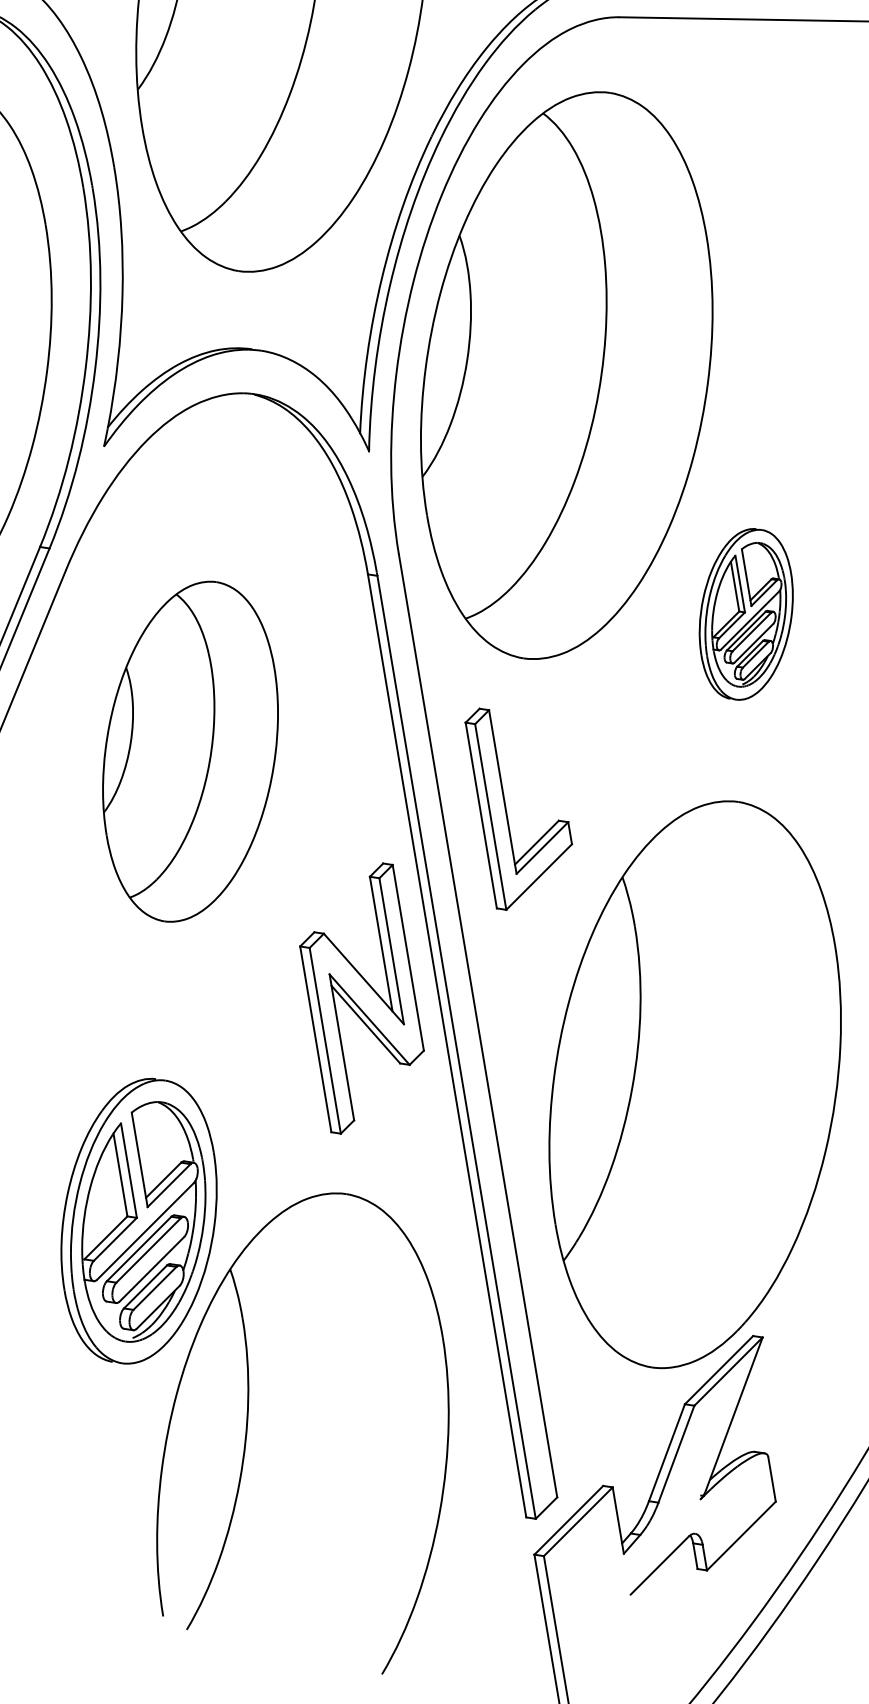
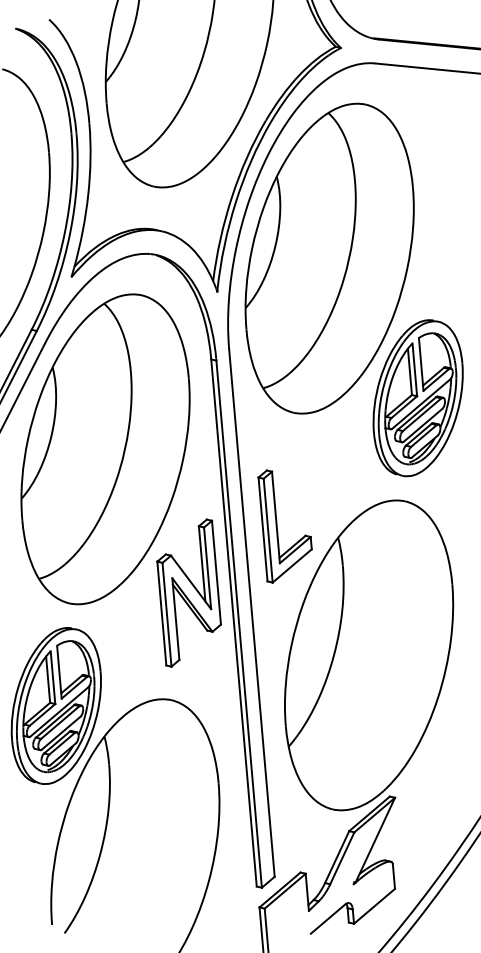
part: (745, 614) -> (417, 398), size x1.67
part: (190, 751) -> (105, 449), size x1.67
part: (506, 808) -> (277, 526), moved

